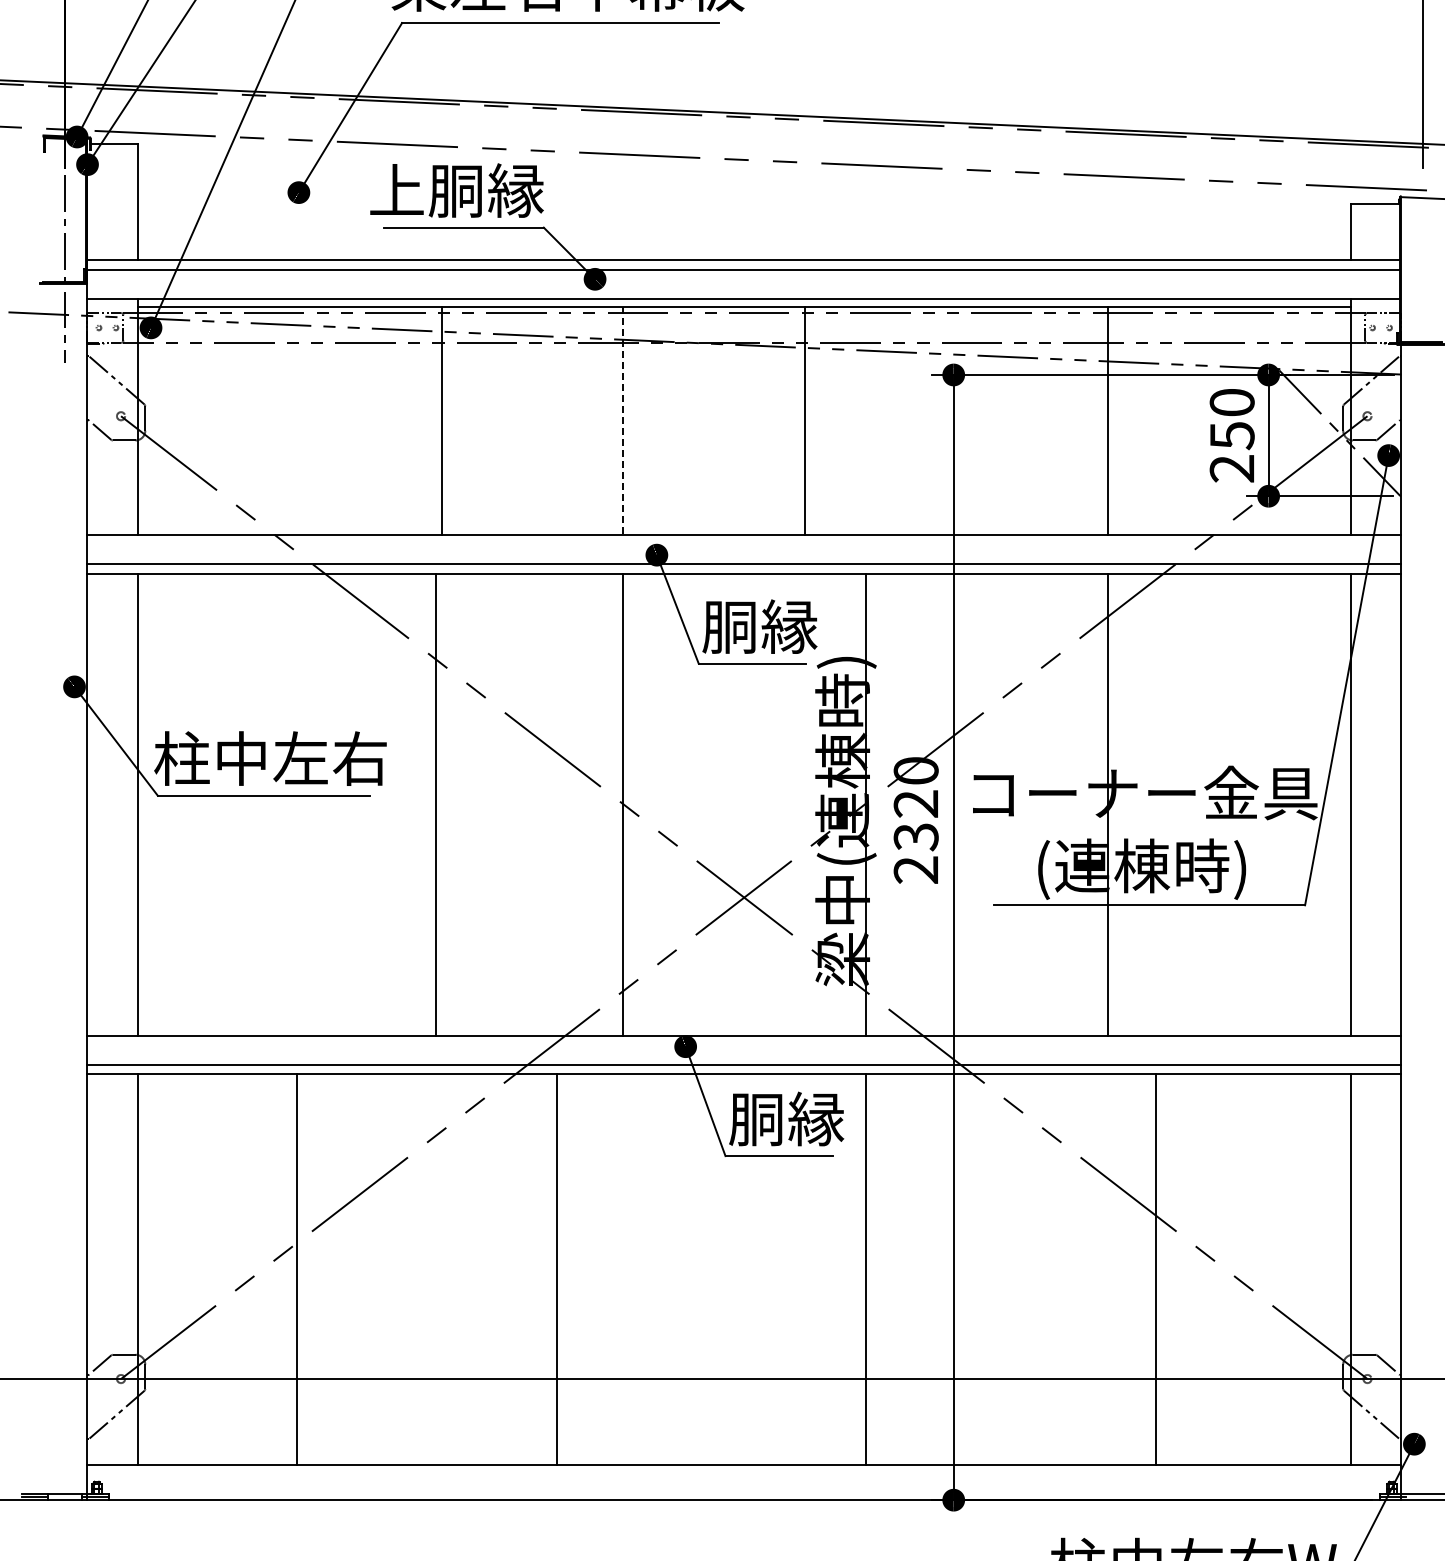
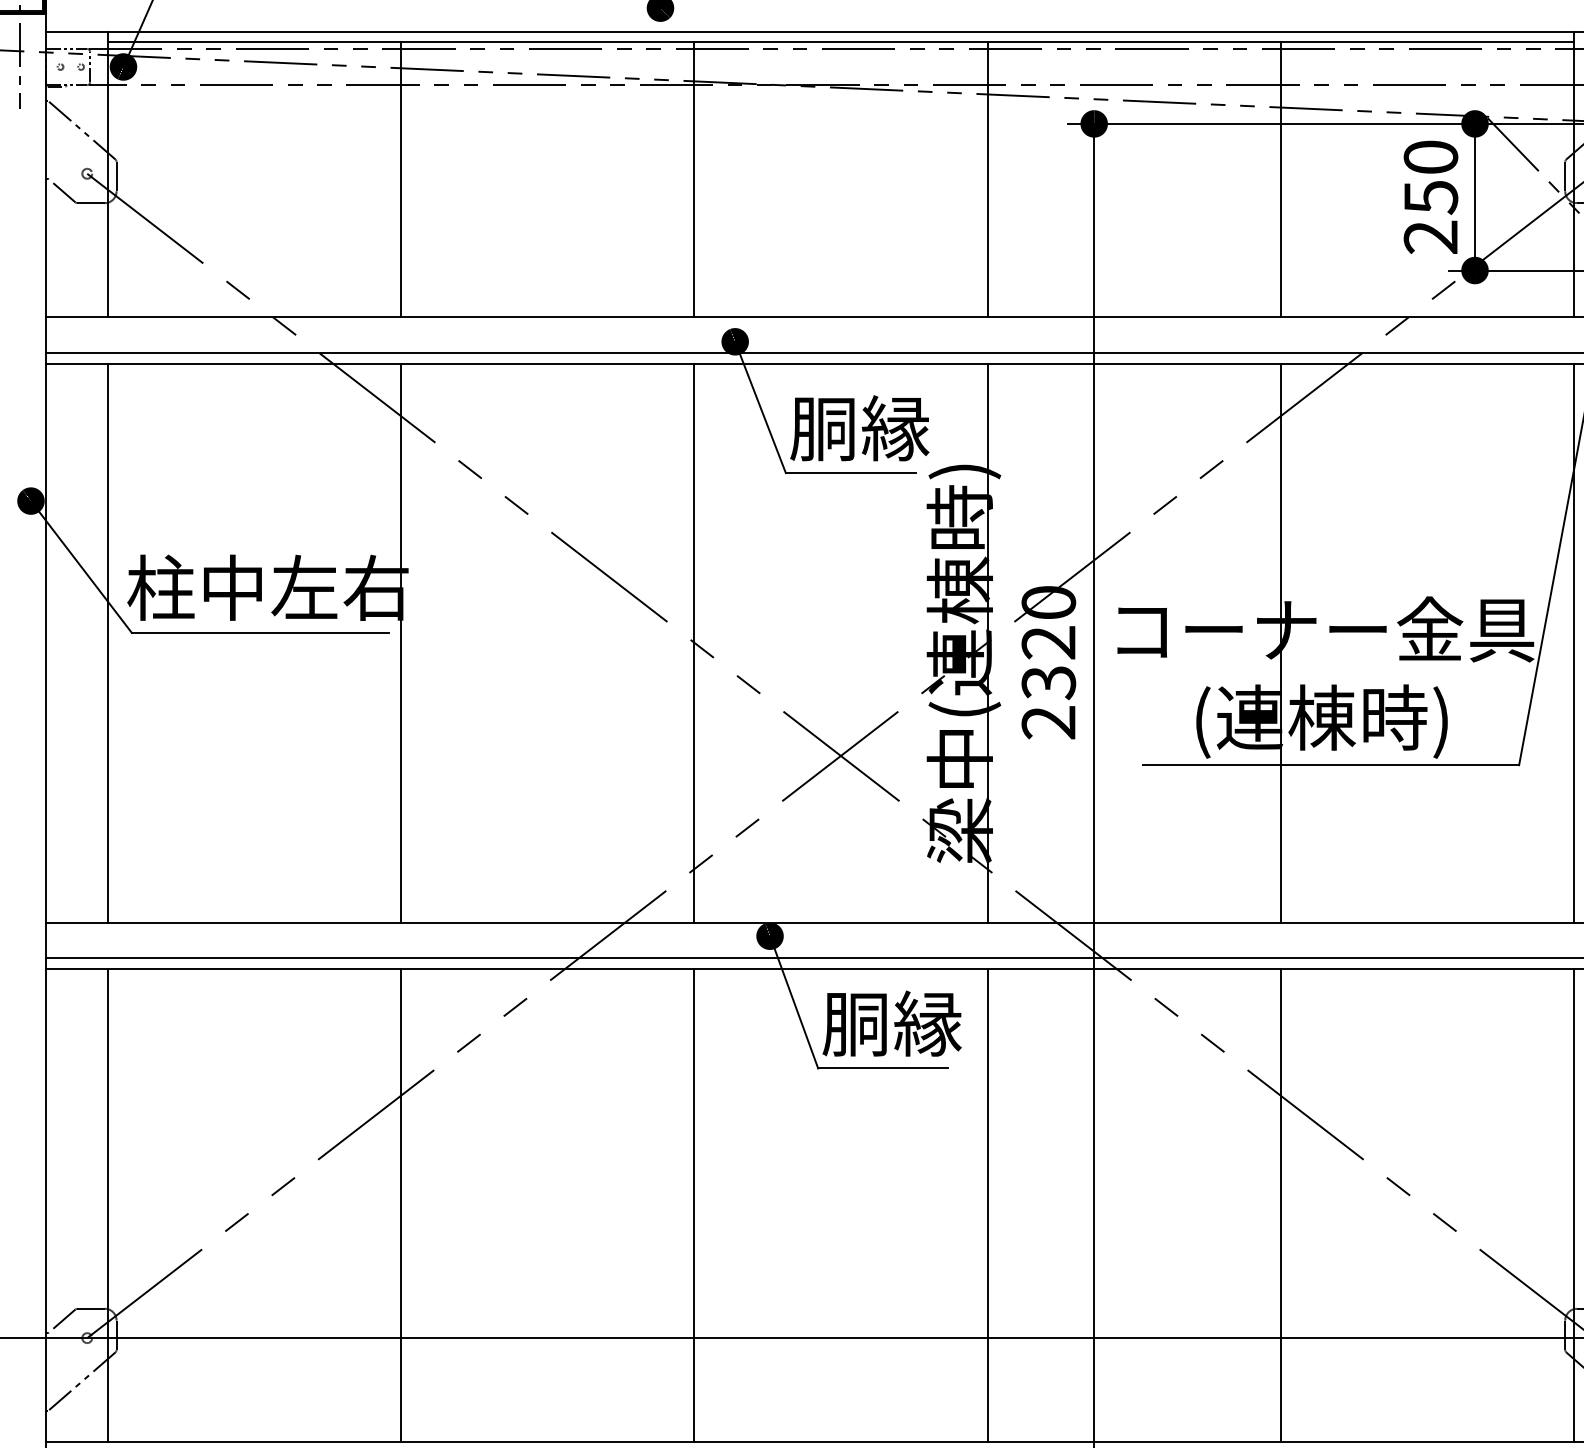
line: (441, 421) -> (400, 180), moved
line: (623, 421) -> (694, 180), dashed -> solid
line: (804, 421) -> (987, 180), moved
line: (435, 804) -> (400, 643), moved
line: (296, 1269) -> (400, 1205), moved
line: (557, 1269) -> (694, 1205), moved
line: (1156, 1269) -> (1281, 1205), moved

